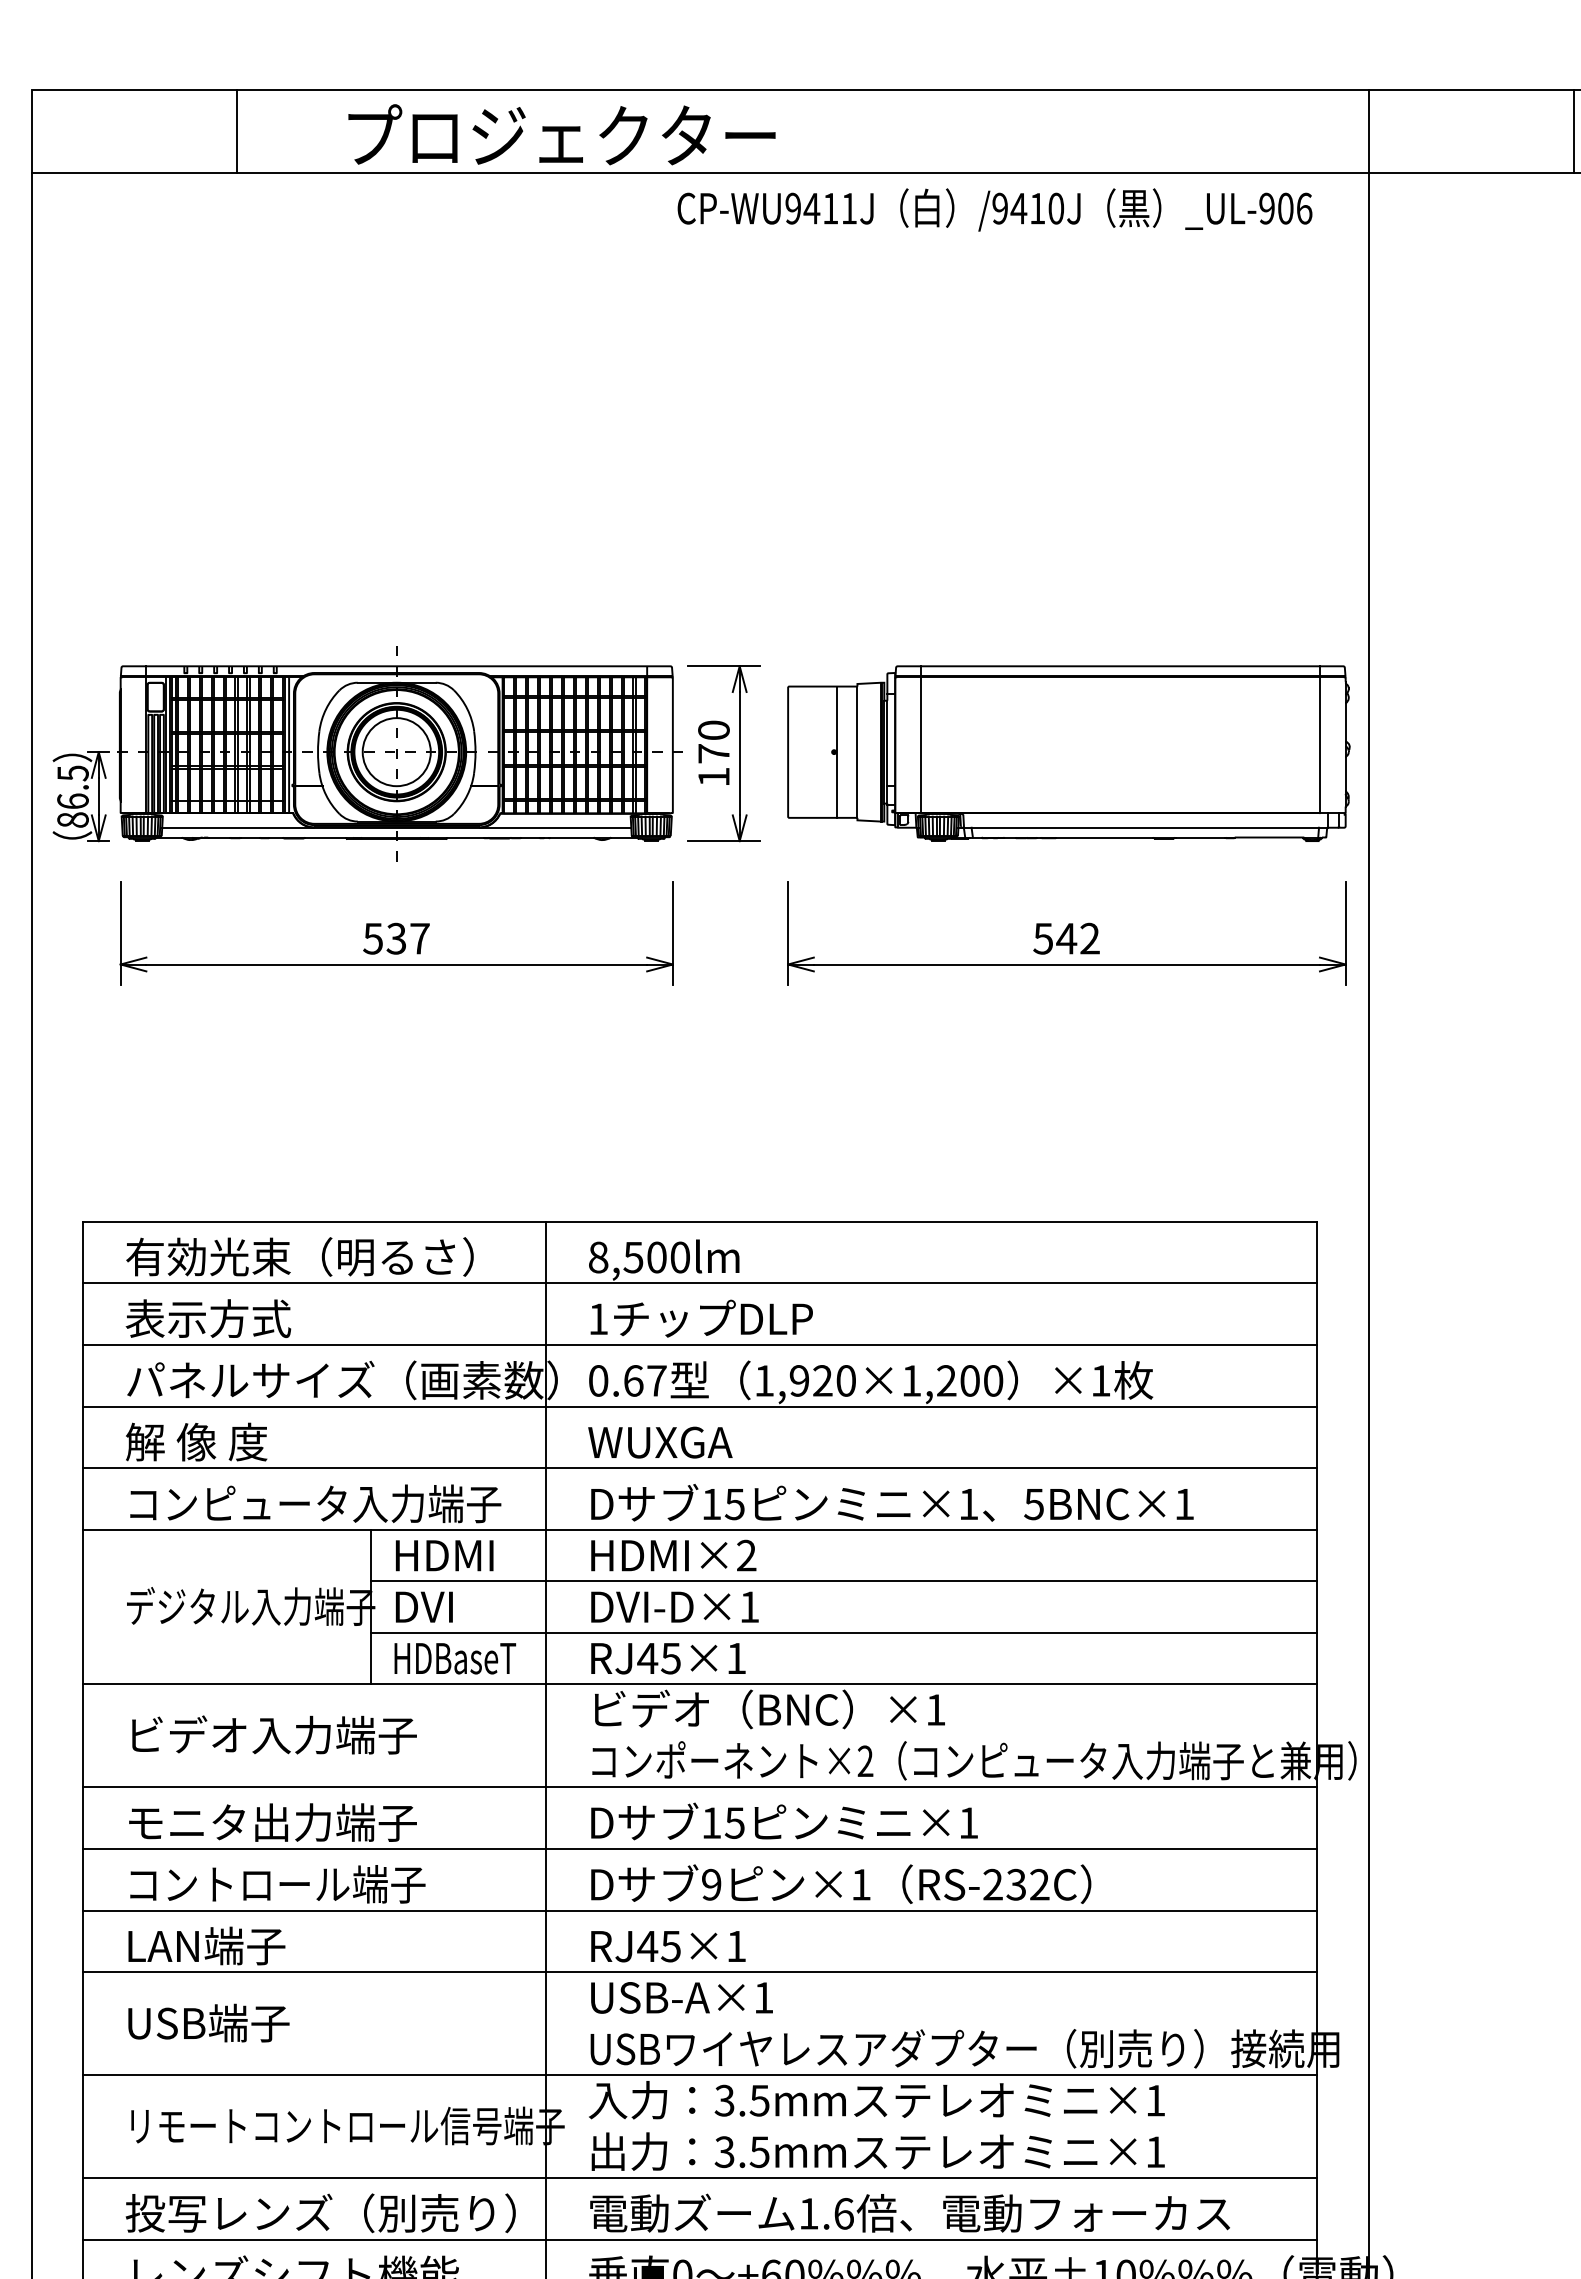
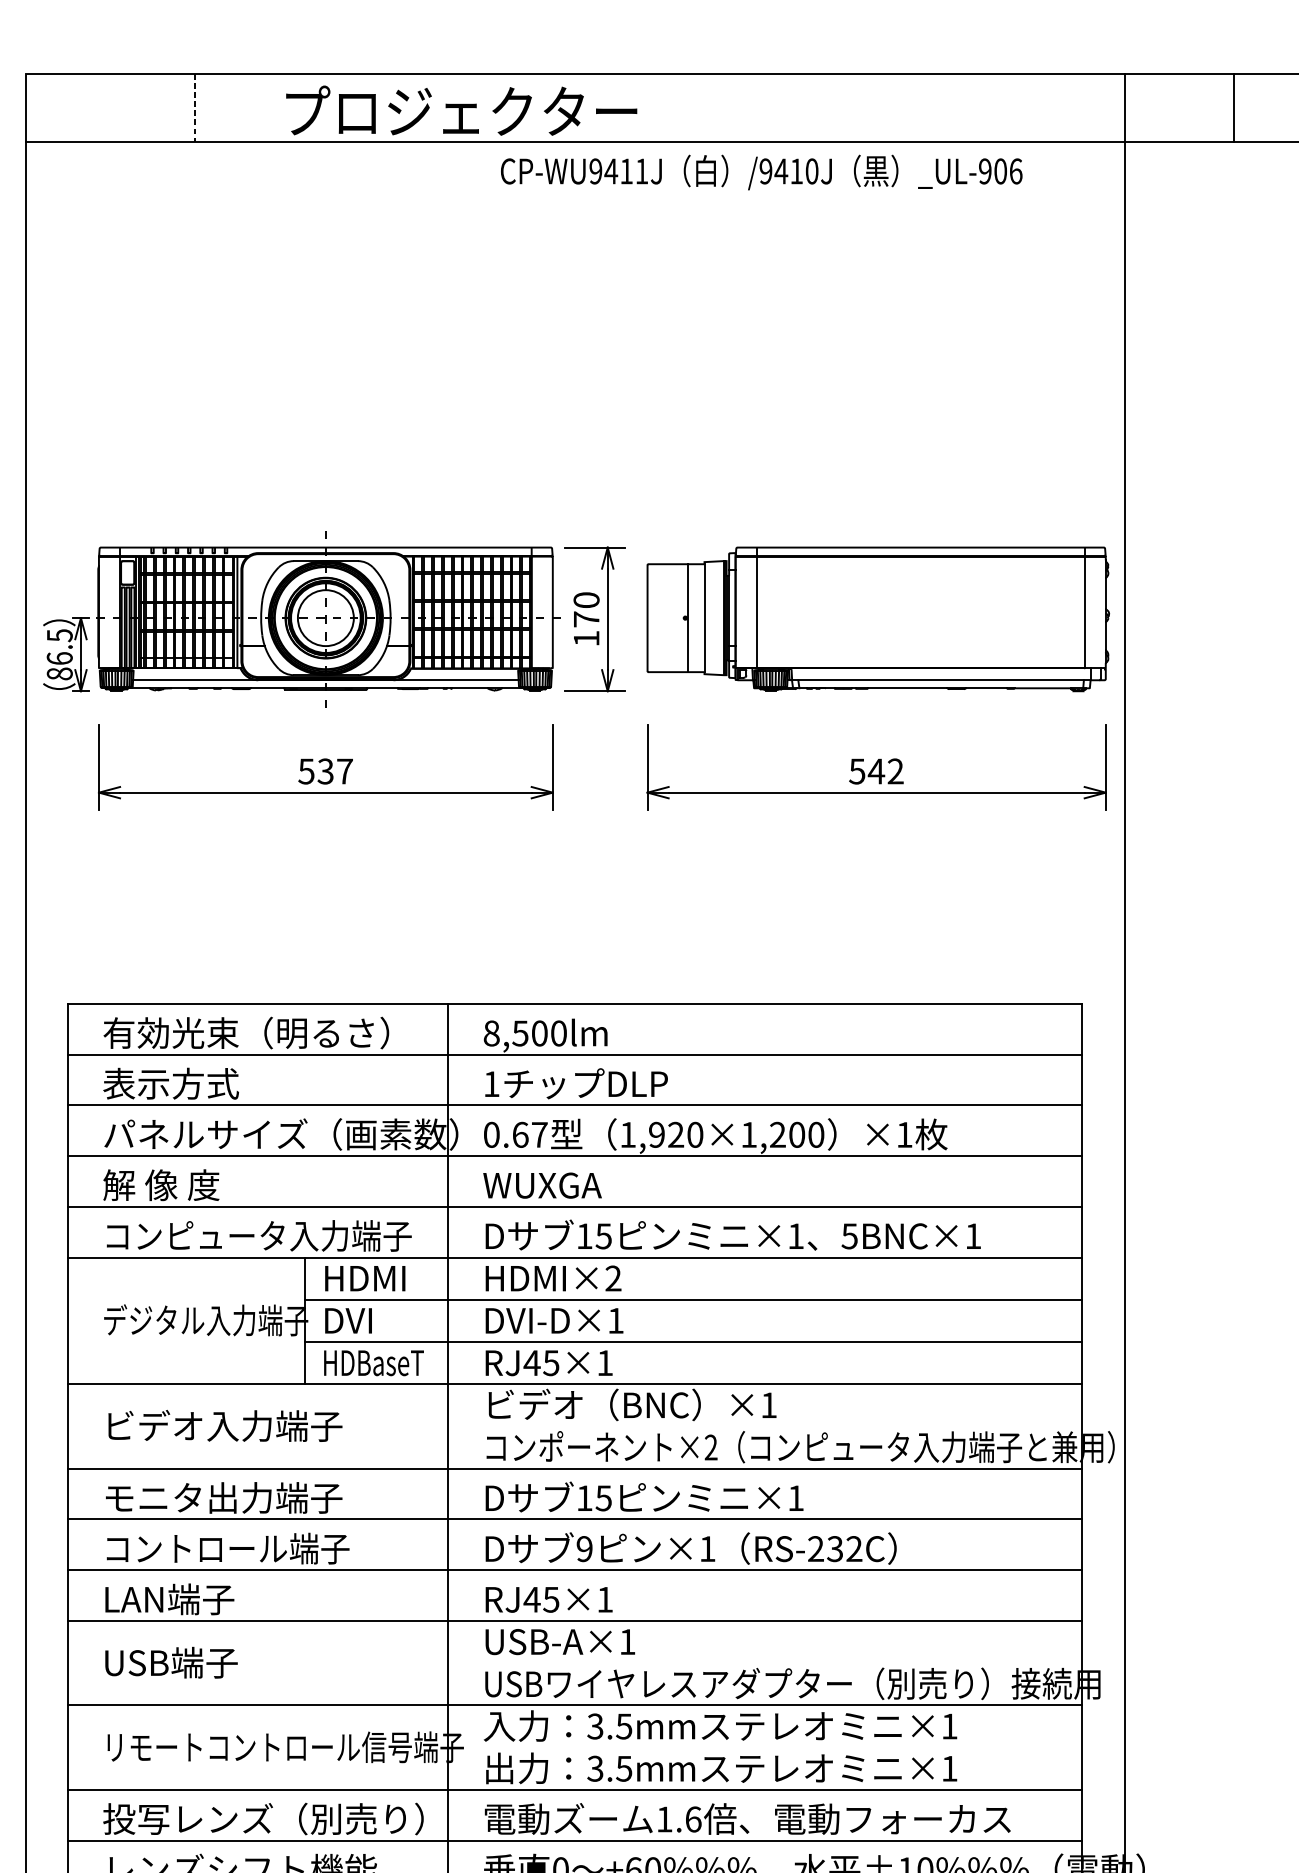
line: (1574, 131) -> (1234, 108), moved
line: (237, 132) -> (194, 108), solid -> dashed
text: (994, 209) -> (761, 172), moved

